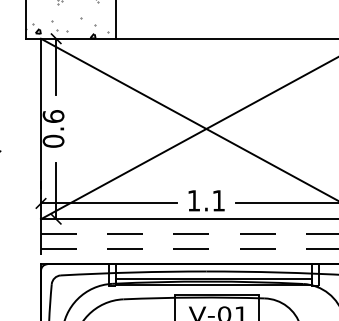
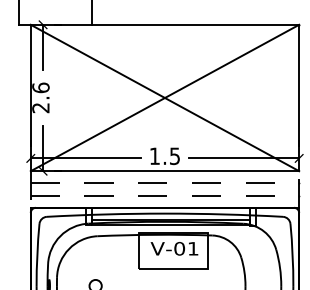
hatch: (66, 27) -> (51, 15), removed
text: (53, 140) -> (40, 107), 0.6 -> 2.6
text: (218, 201) -> (174, 156), 1.1 -> 1.5

